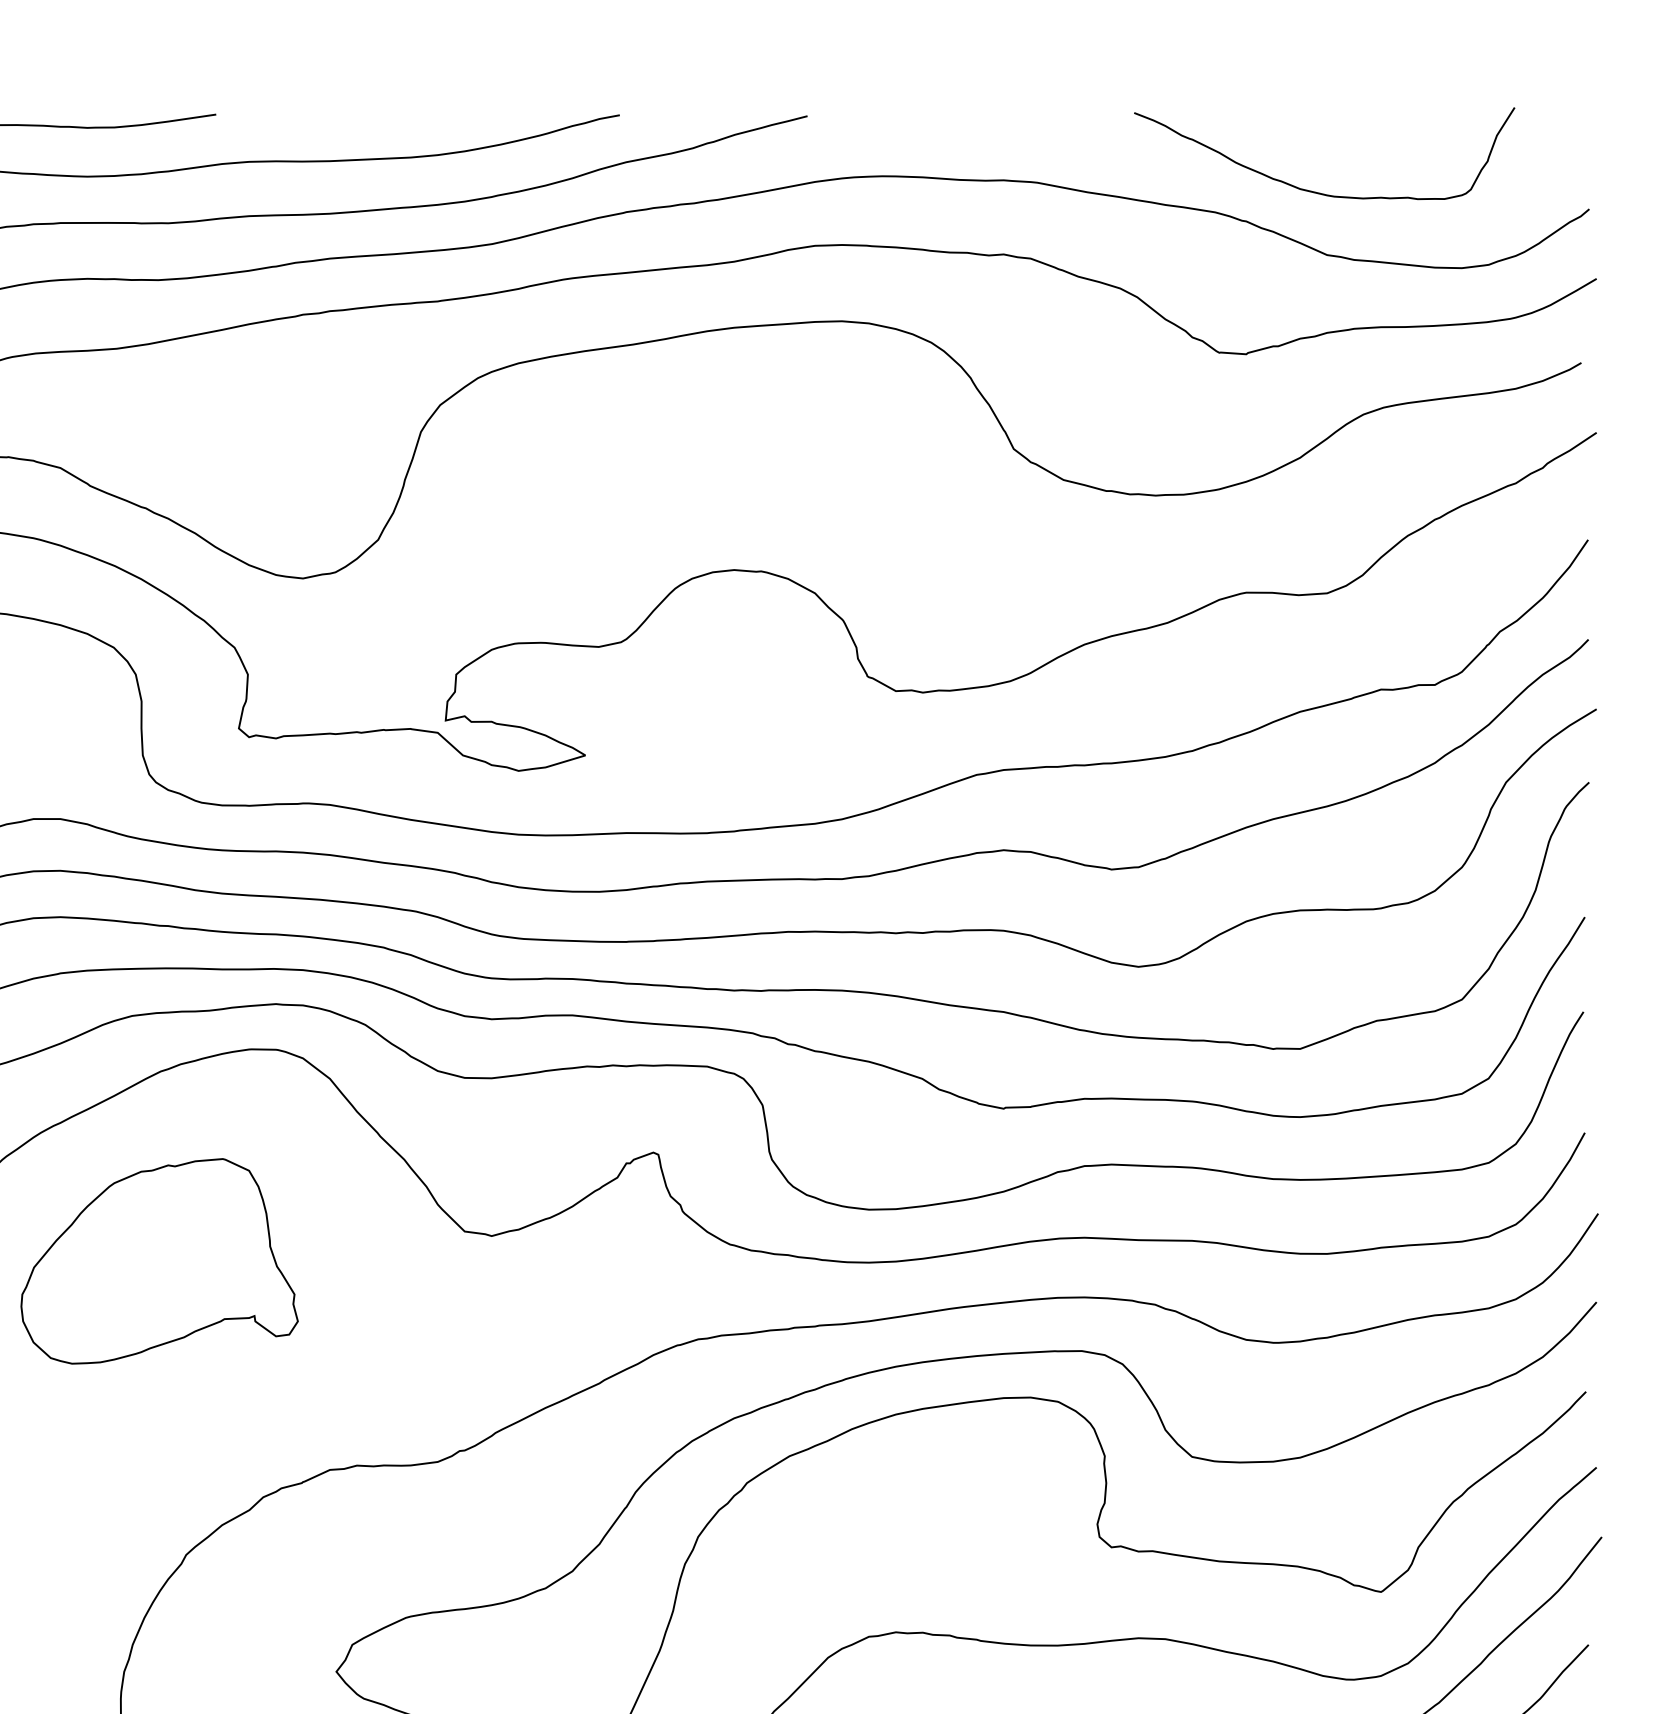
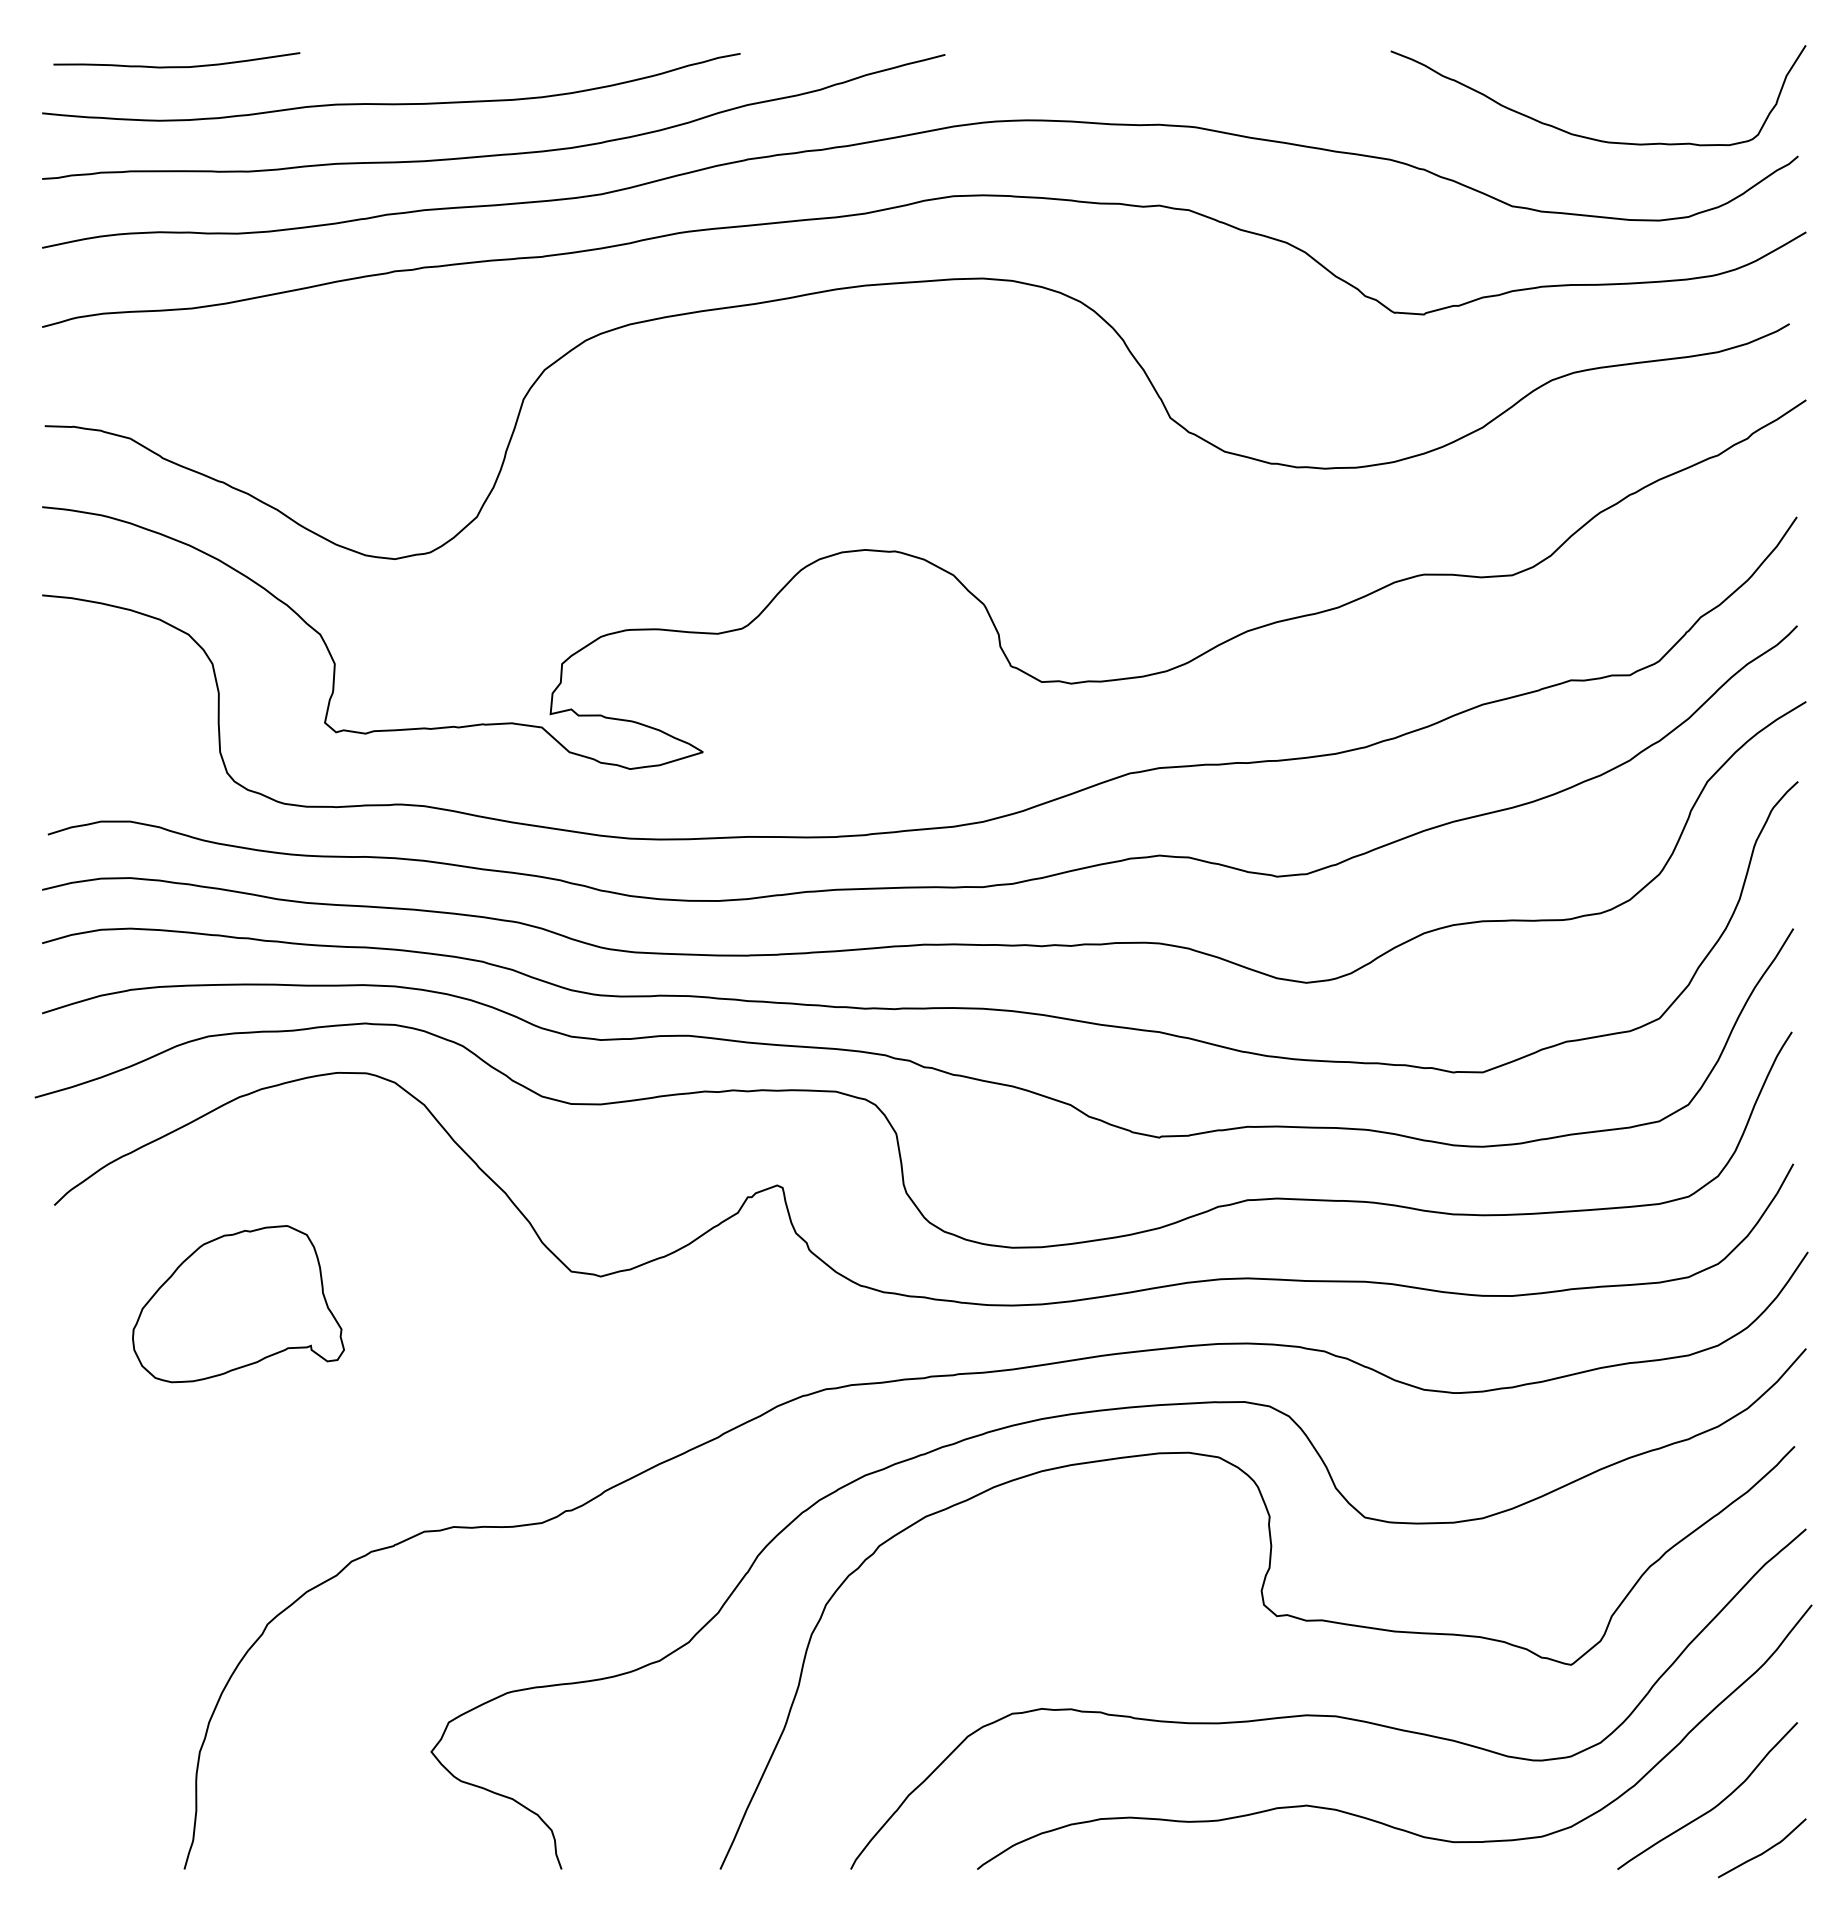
curve: (1313, 191) -> (1586, 136), moved
part: (159, 1260) -> (238, 1303), size x0.7

